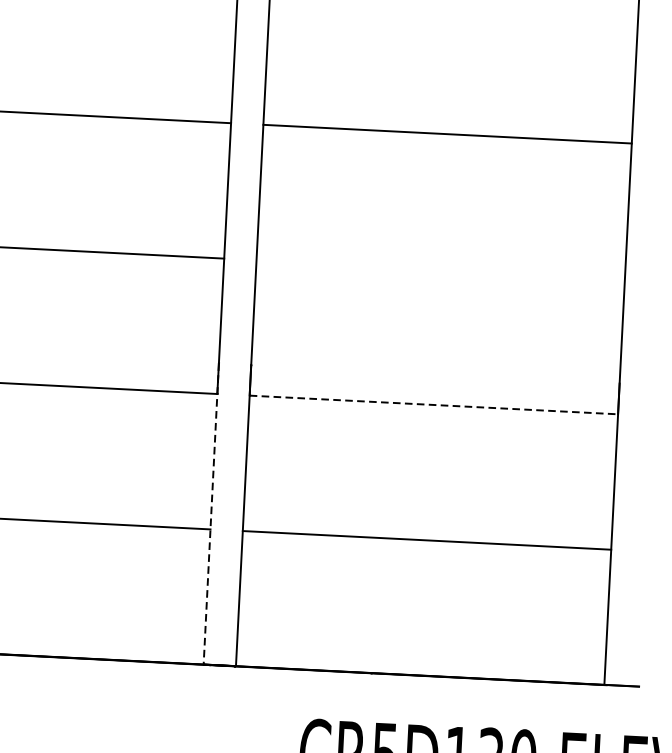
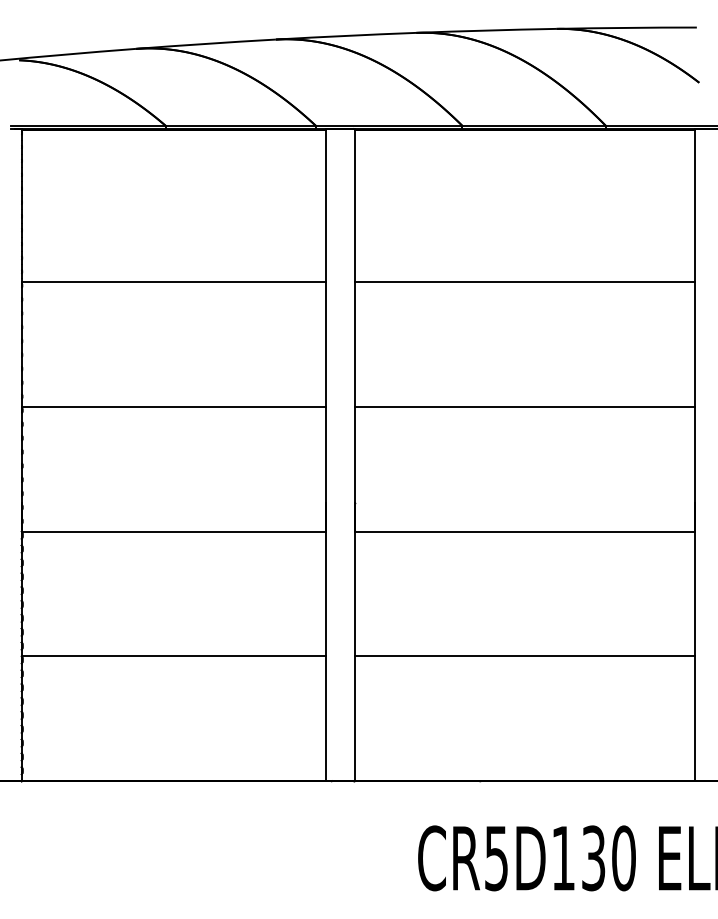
line: (440, 269) -> (524, 406), added
line: (434, 404) -> (525, 531), dashed -> solid
line: (211, 514) -> (325, 642), dashed -> solid

